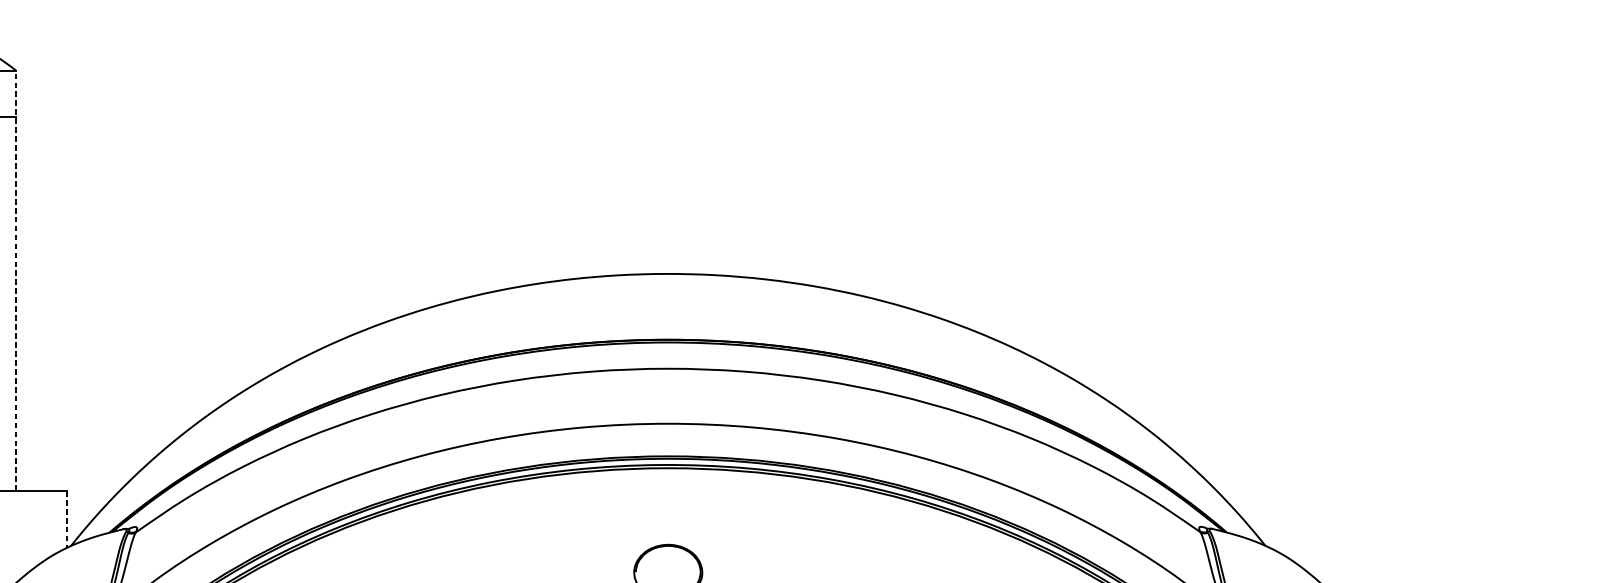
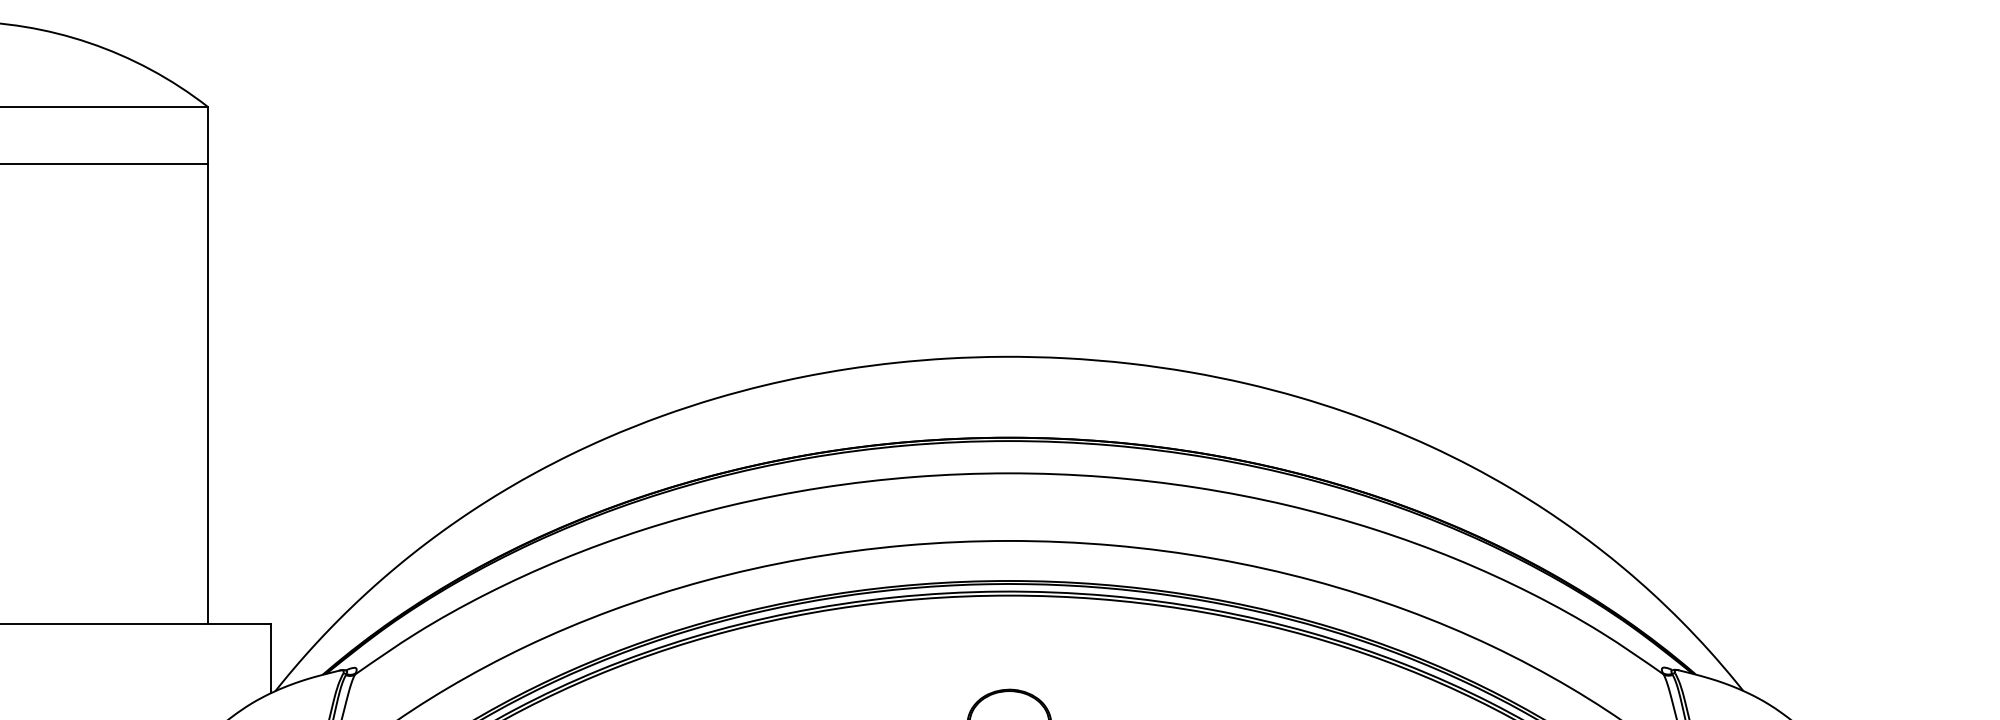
line: (16, 280) -> (208, 364), dashed -> solid
line: (66, 519) -> (270, 658), dashed -> solid

